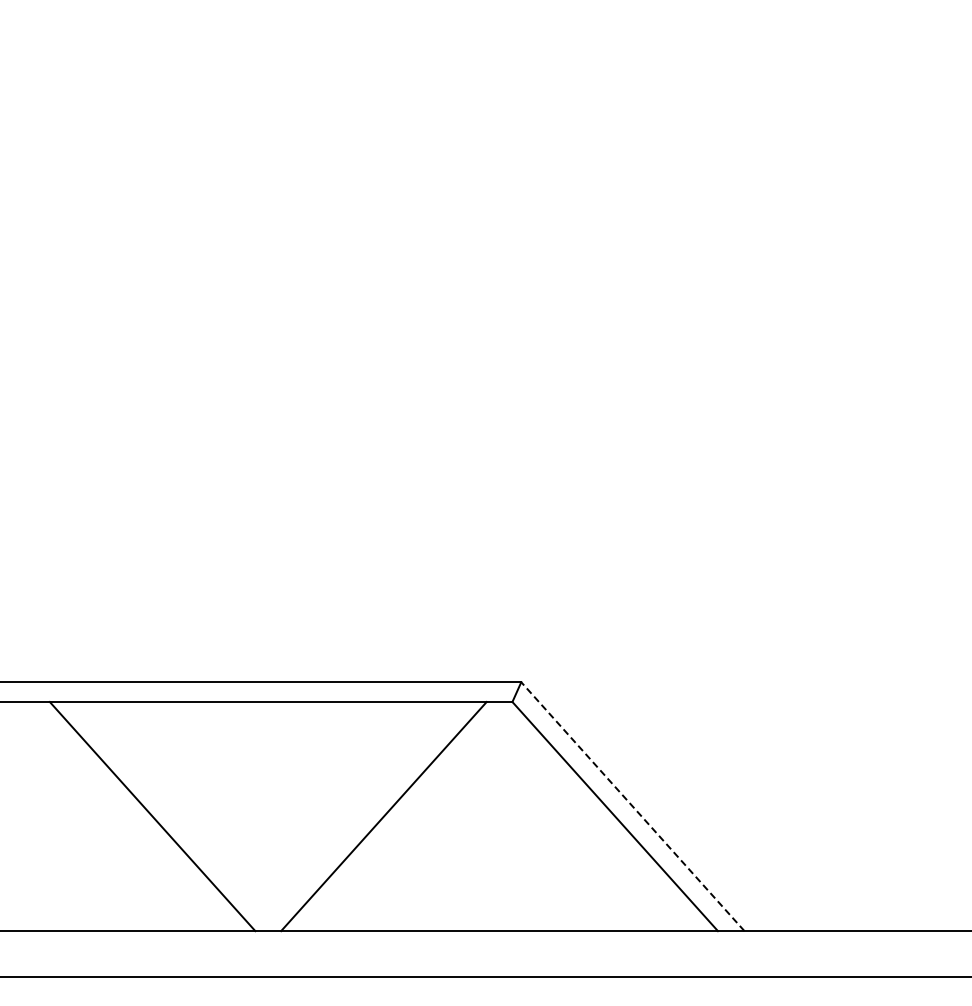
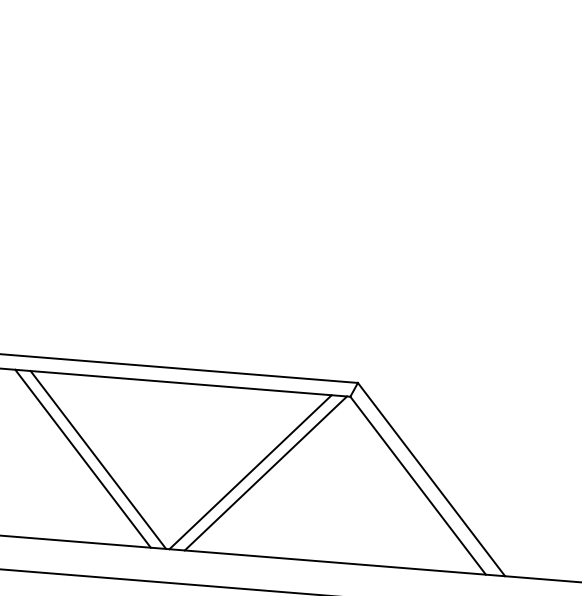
line: (632, 806) -> (431, 479), dashed -> solid
line: (173, 816) -> (98, 459), added
line: (404, 816) -> (265, 473), added

